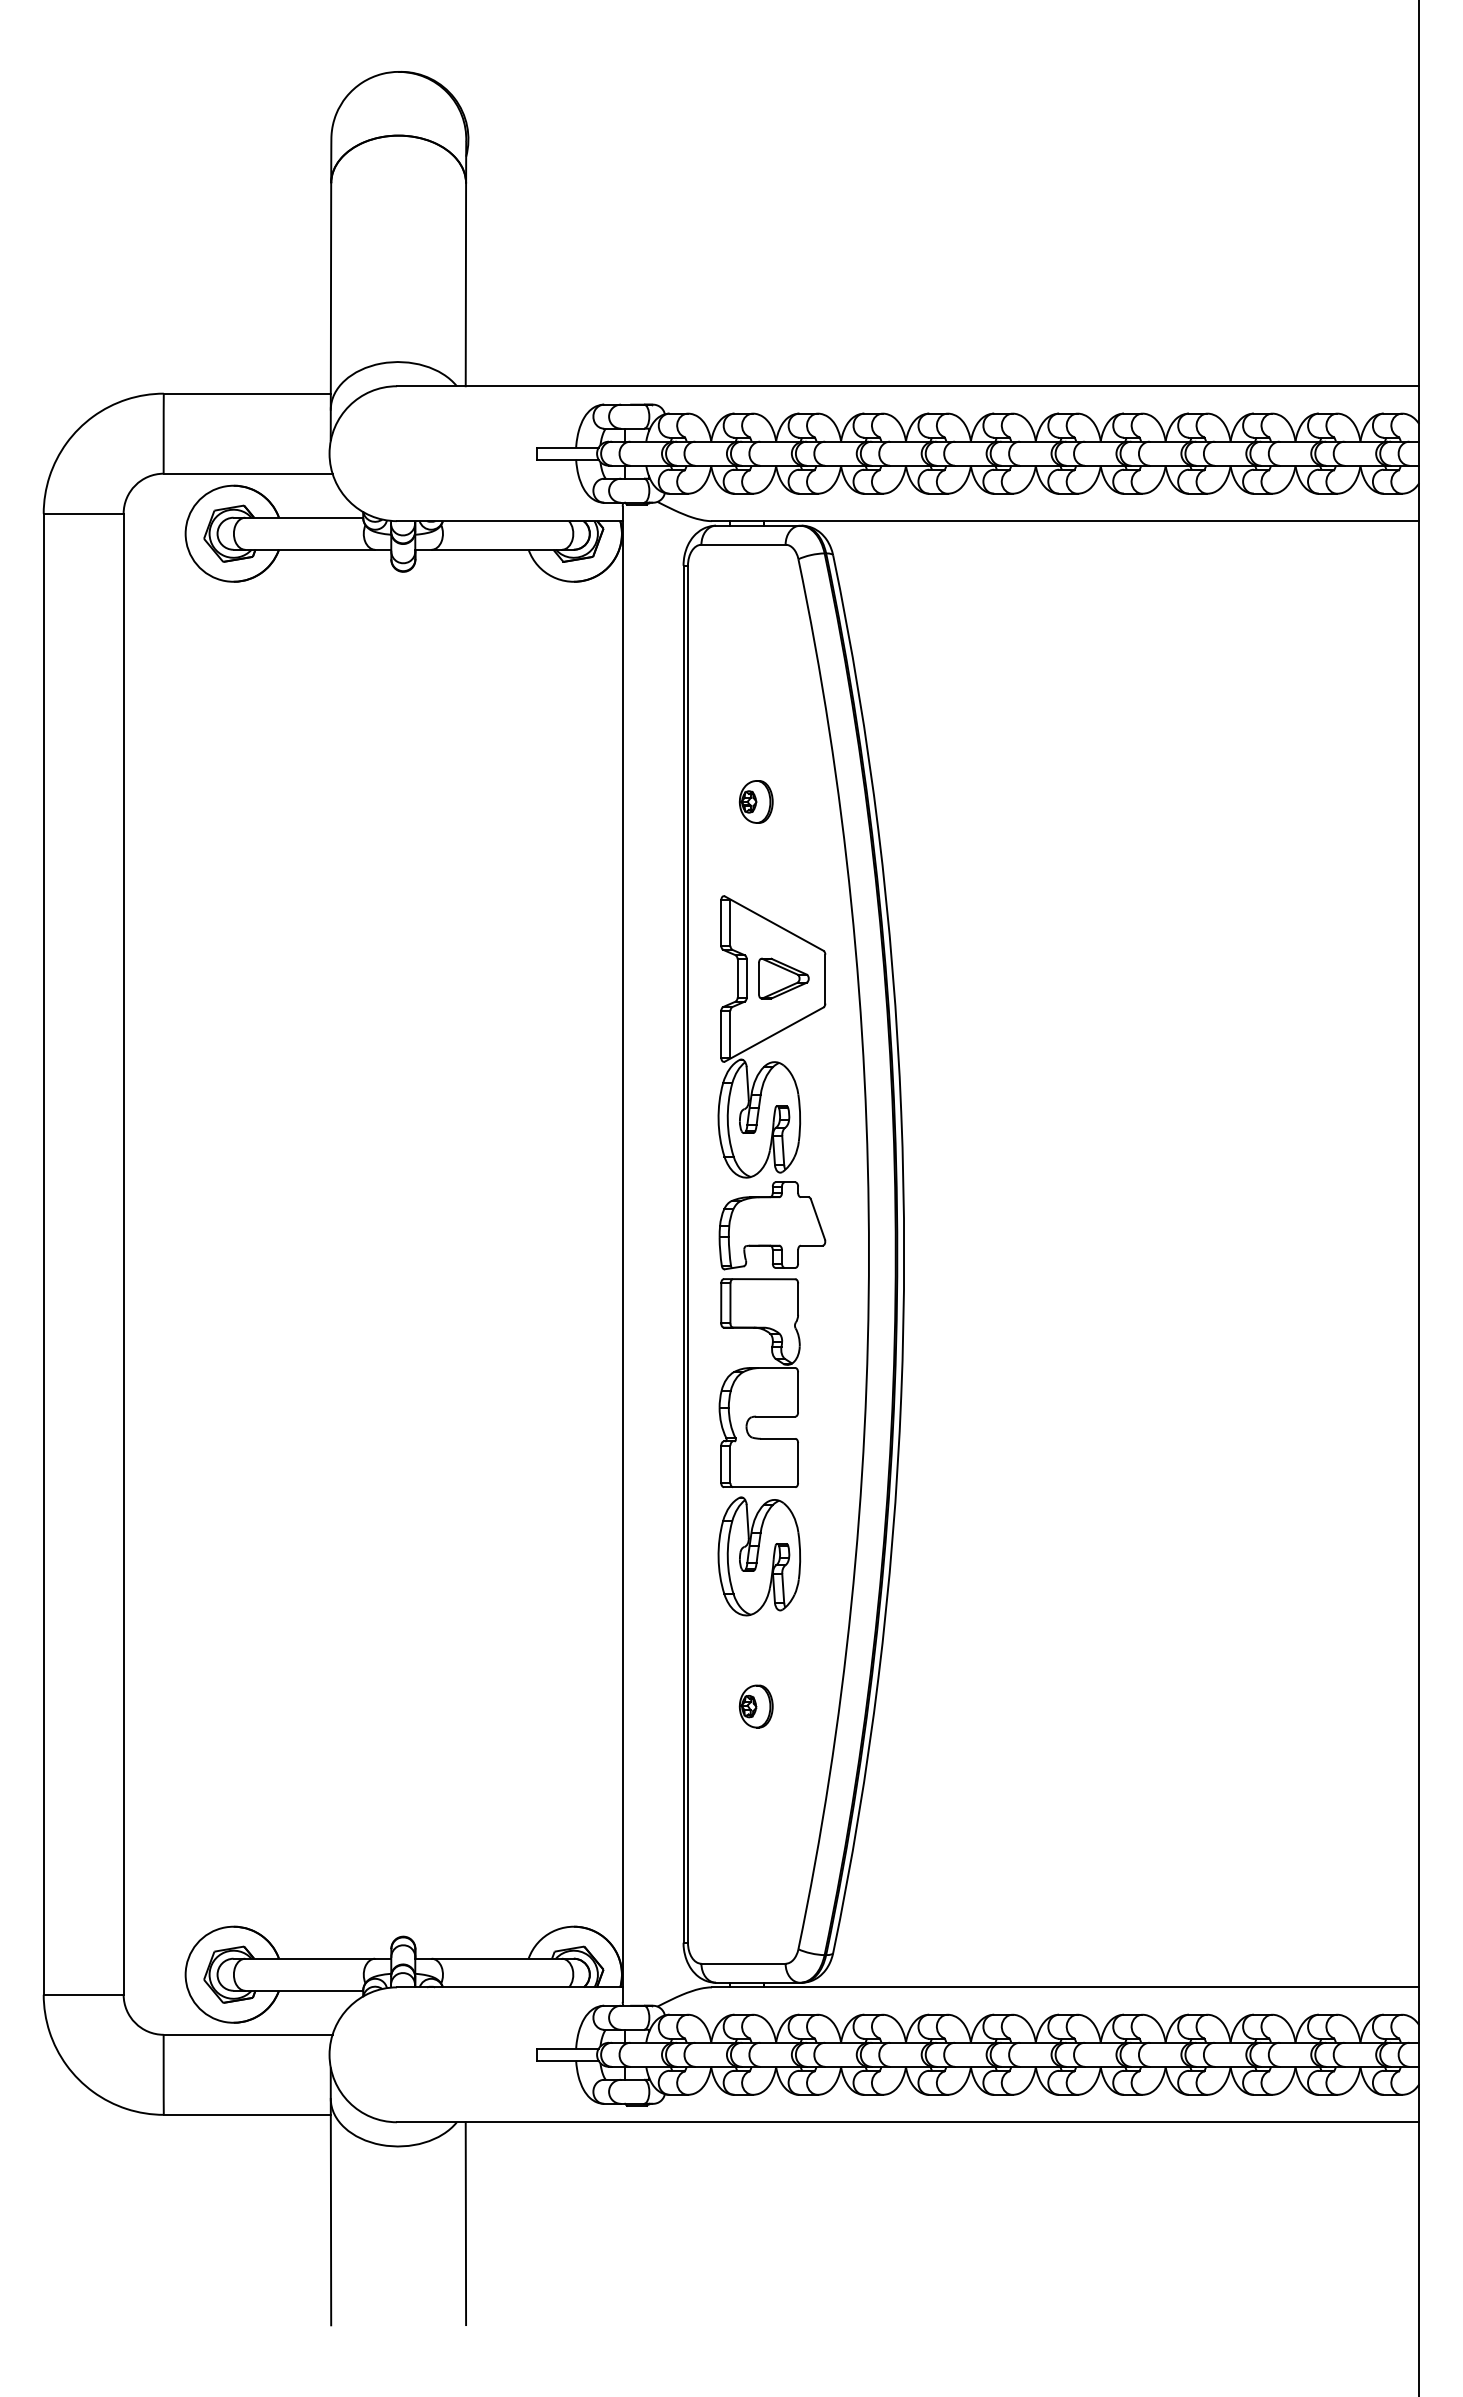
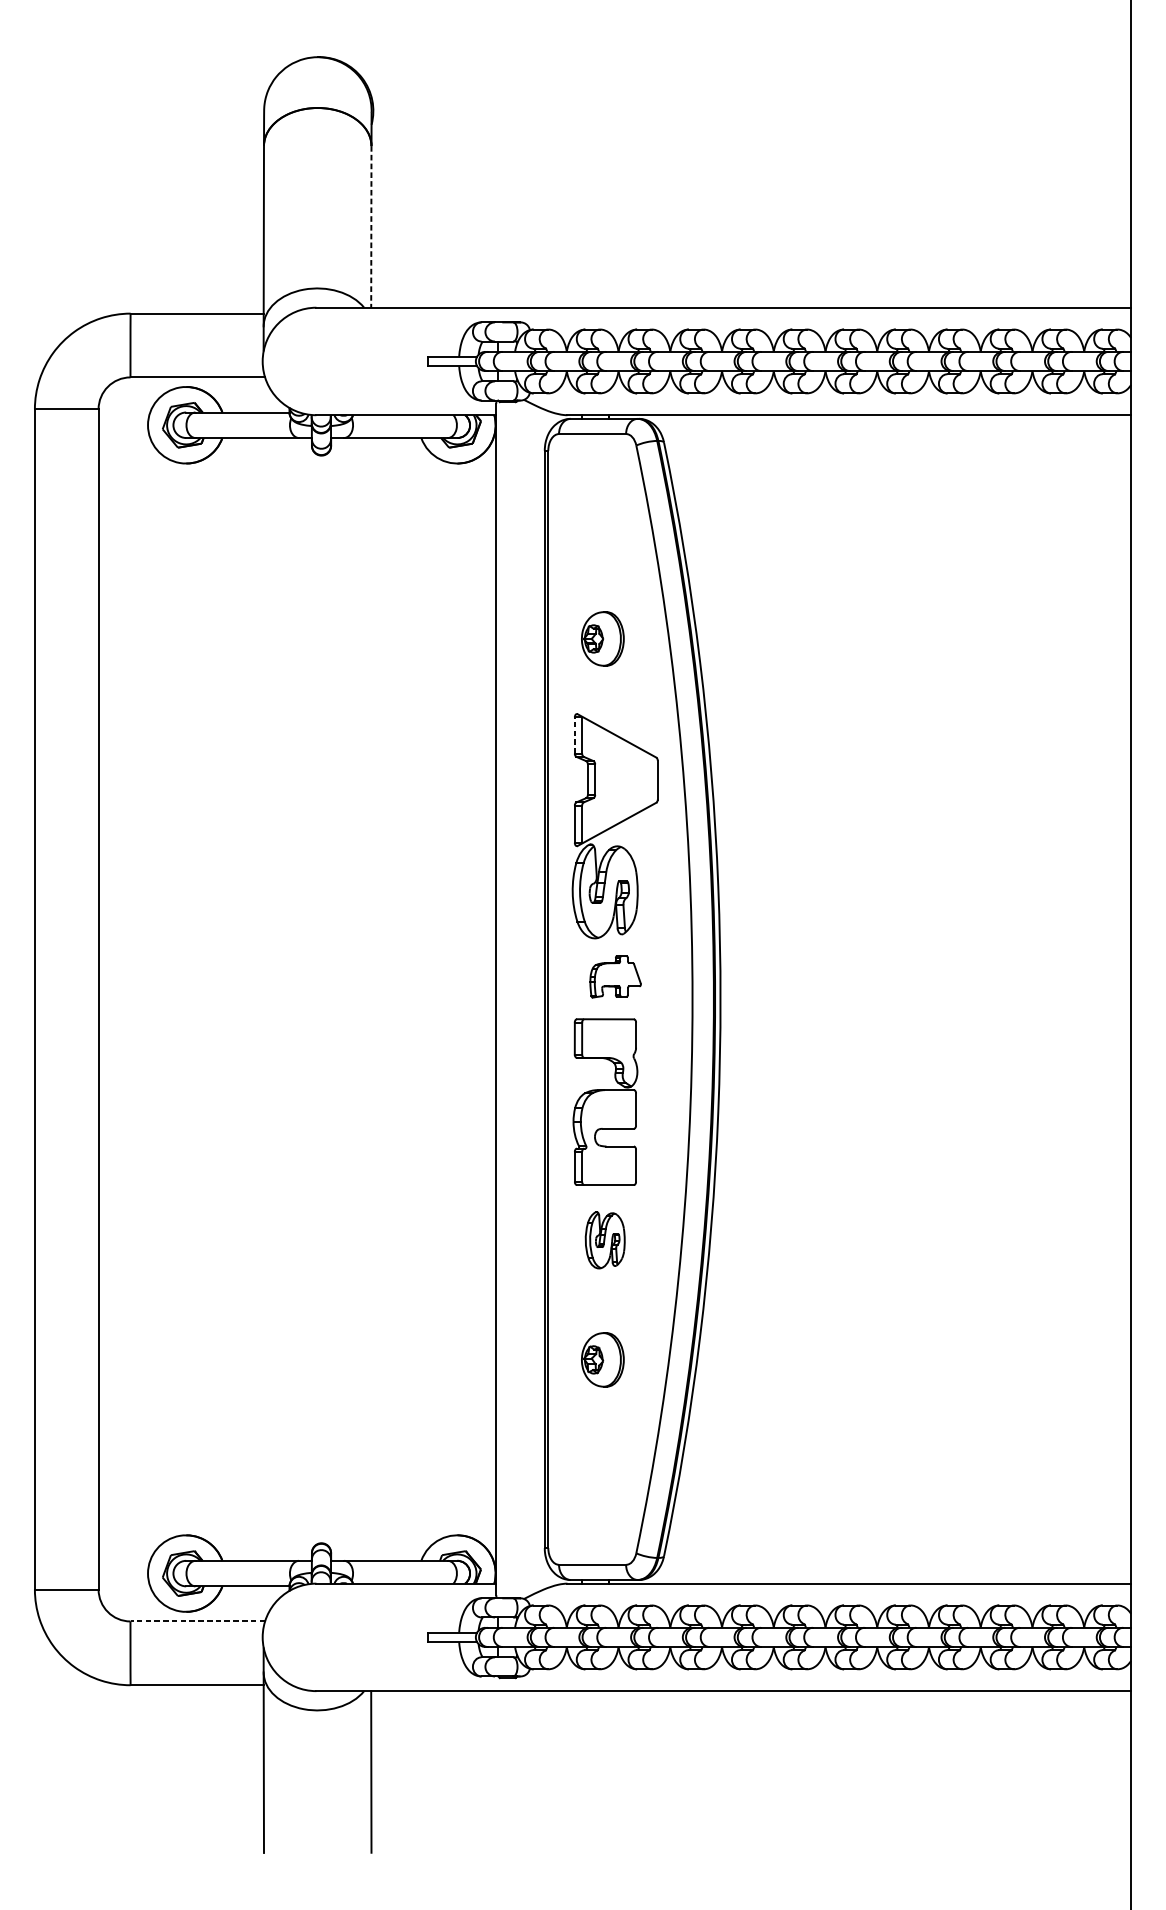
line: (465, 285) -> (371, 227), solid -> dashed
part: (755, 801) -> (602, 638), size x1.6
line: (721, 923) -> (575, 735), solid -> dashed
part: (783, 978) -> (624, 779), removed
part: (772, 1225) -> (615, 976), size x0.6
part: (759, 1556) -> (605, 1240), size x0.6
part: (755, 1706) -> (602, 1359), size x1.6
line: (247, 2034) -> (197, 1621), solid -> dashed

